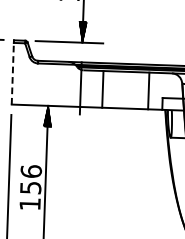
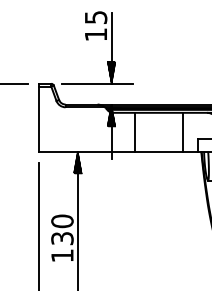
hatch: (81, 72) -> (111, 115), added
line: (12, 73) -> (39, 118), dashed -> solid
text: (31, 179) -> (62, 229), 156 -> 130

